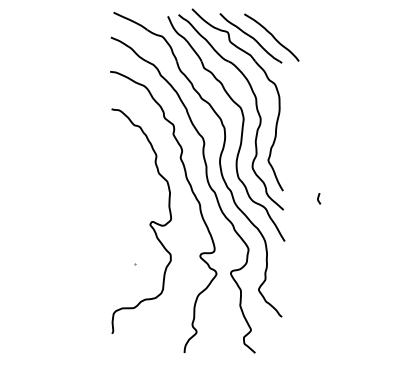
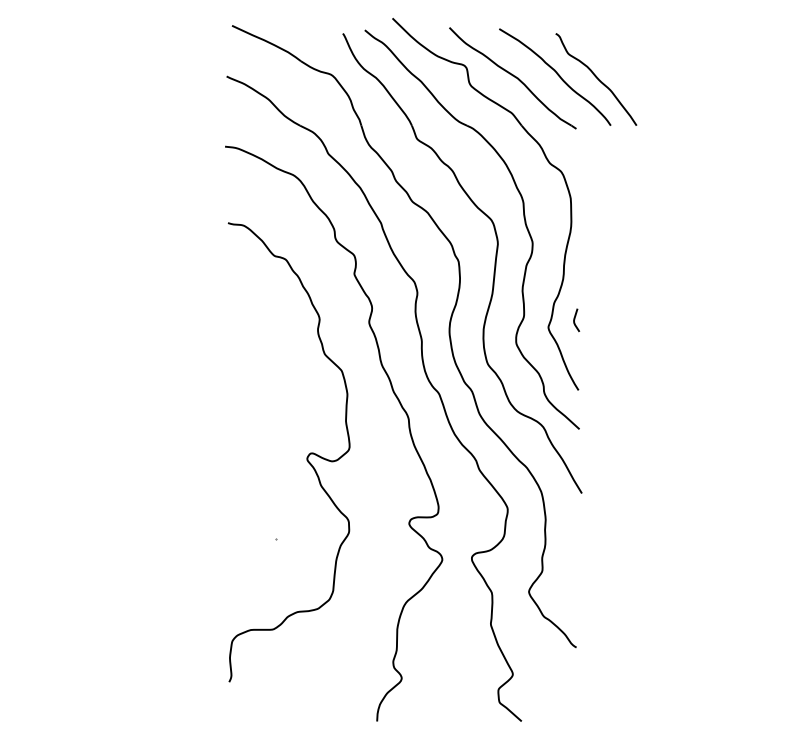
curve: (291, 38) -> (595, 78), added
curve: (319, 197) -> (577, 317), moved

